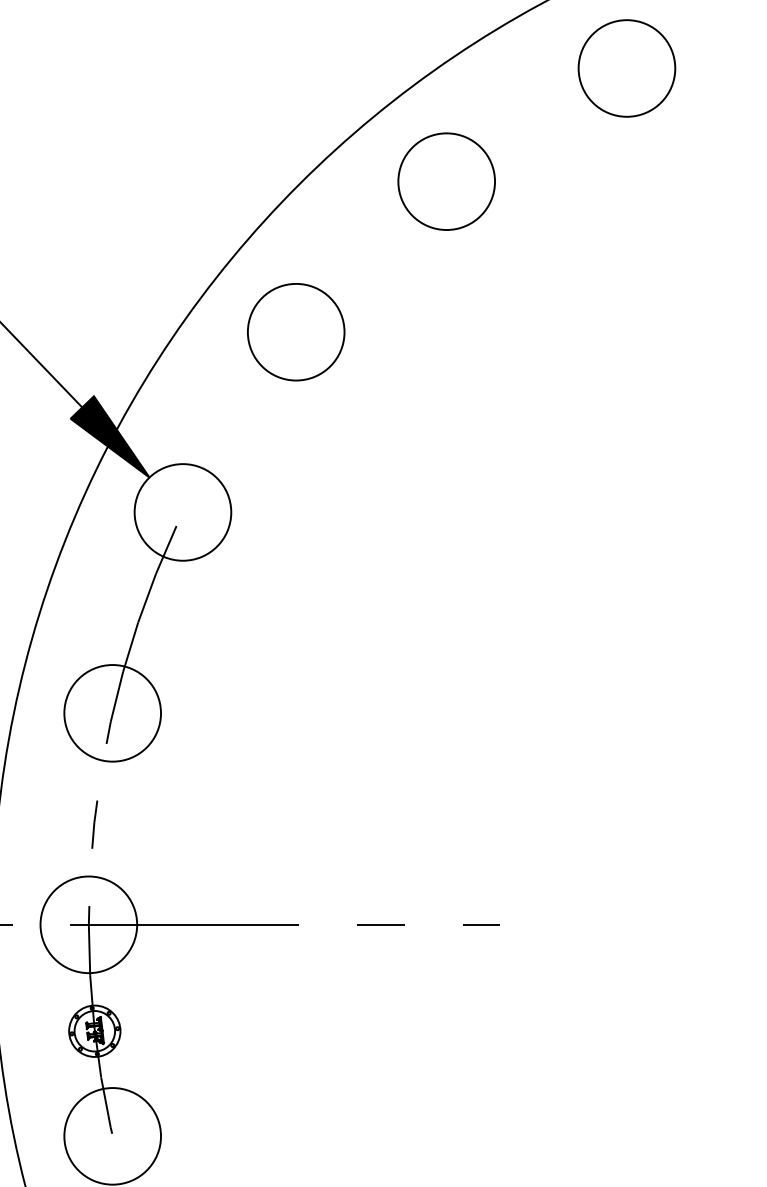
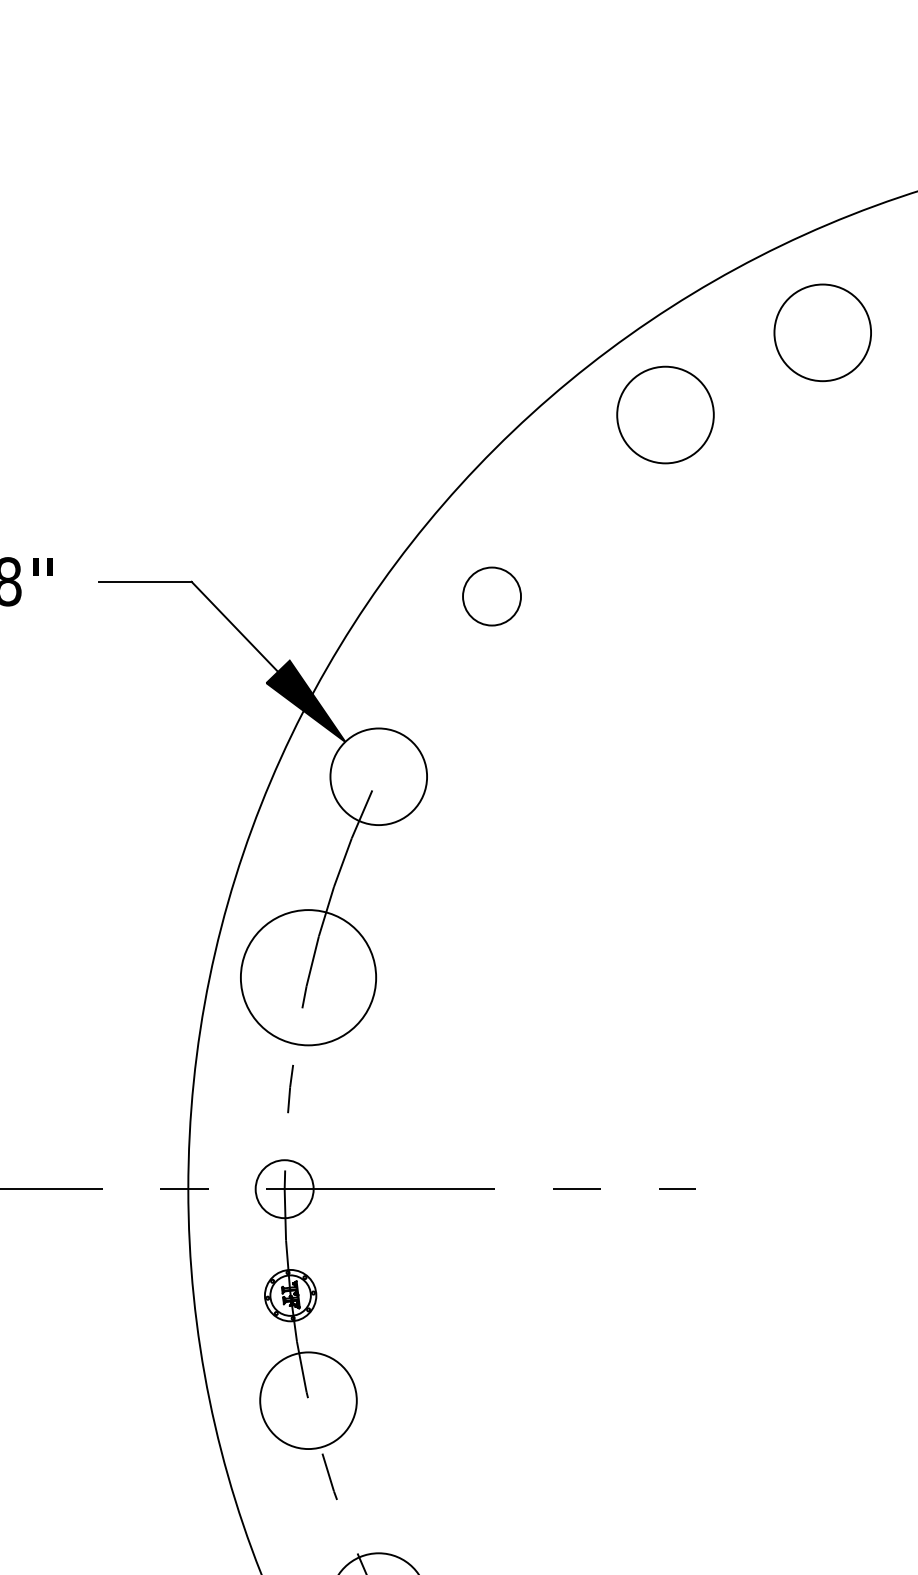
circle: (446, 181) -> (665, 414), moved
circle: (295, 332) -> (491, 596), size x0.6
circle: (112, 713) -> (308, 977), size x1.4
circle: (88, 924) -> (284, 1188), size x0.6

